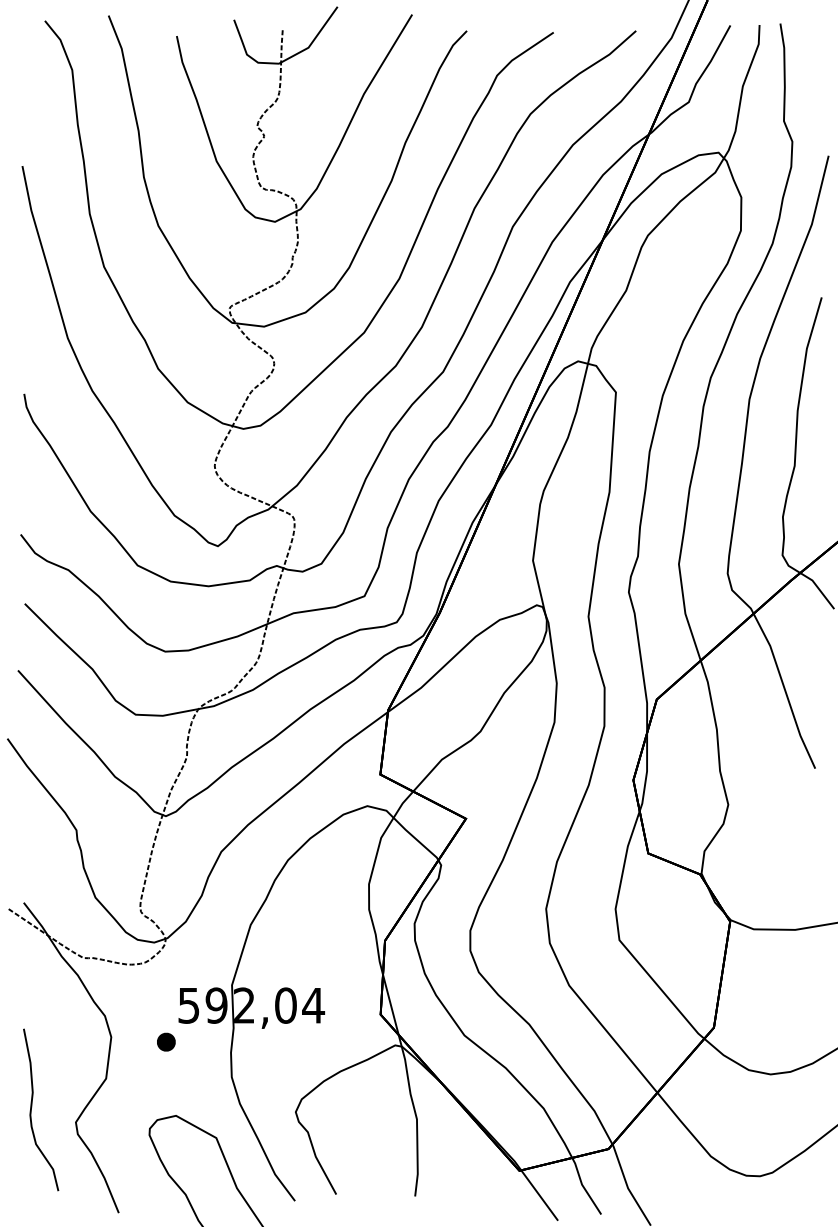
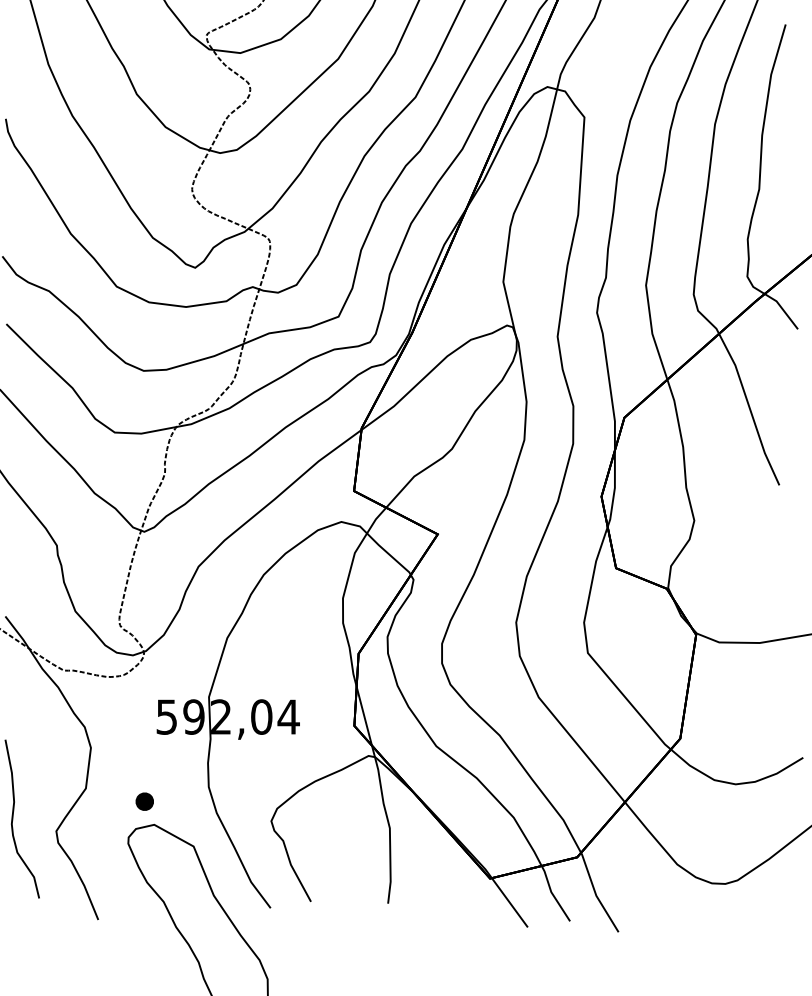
part: (166, 1041) -> (144, 801), moved

